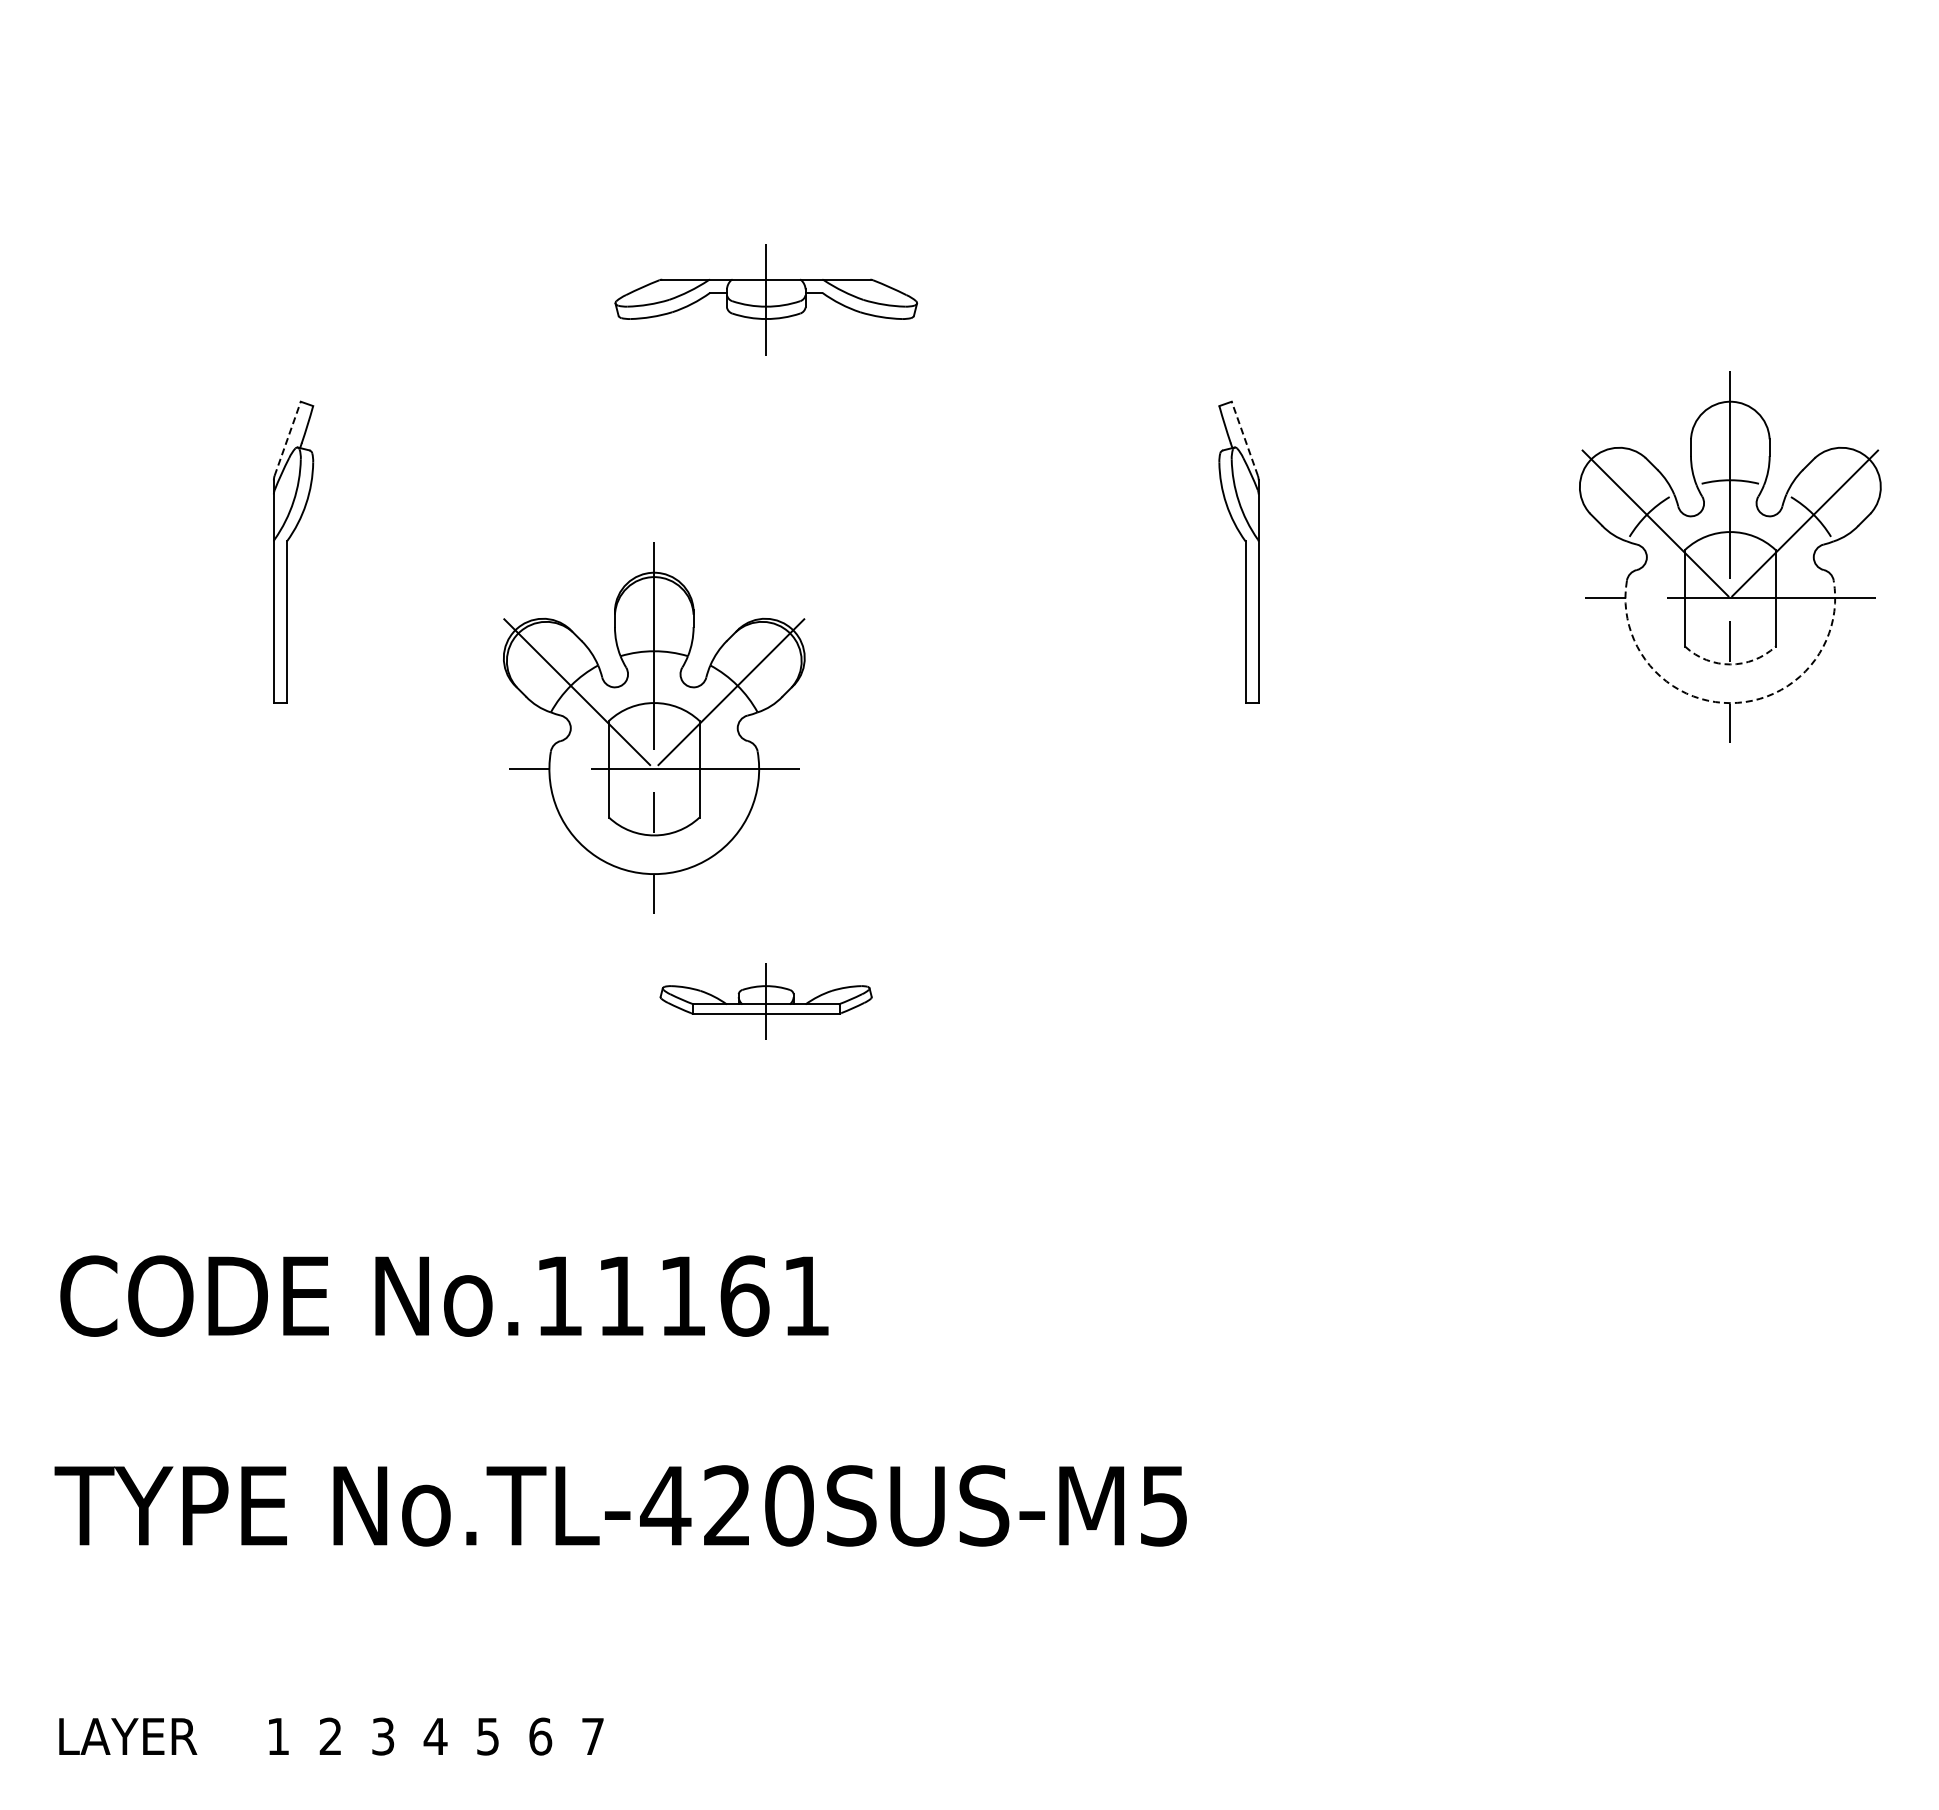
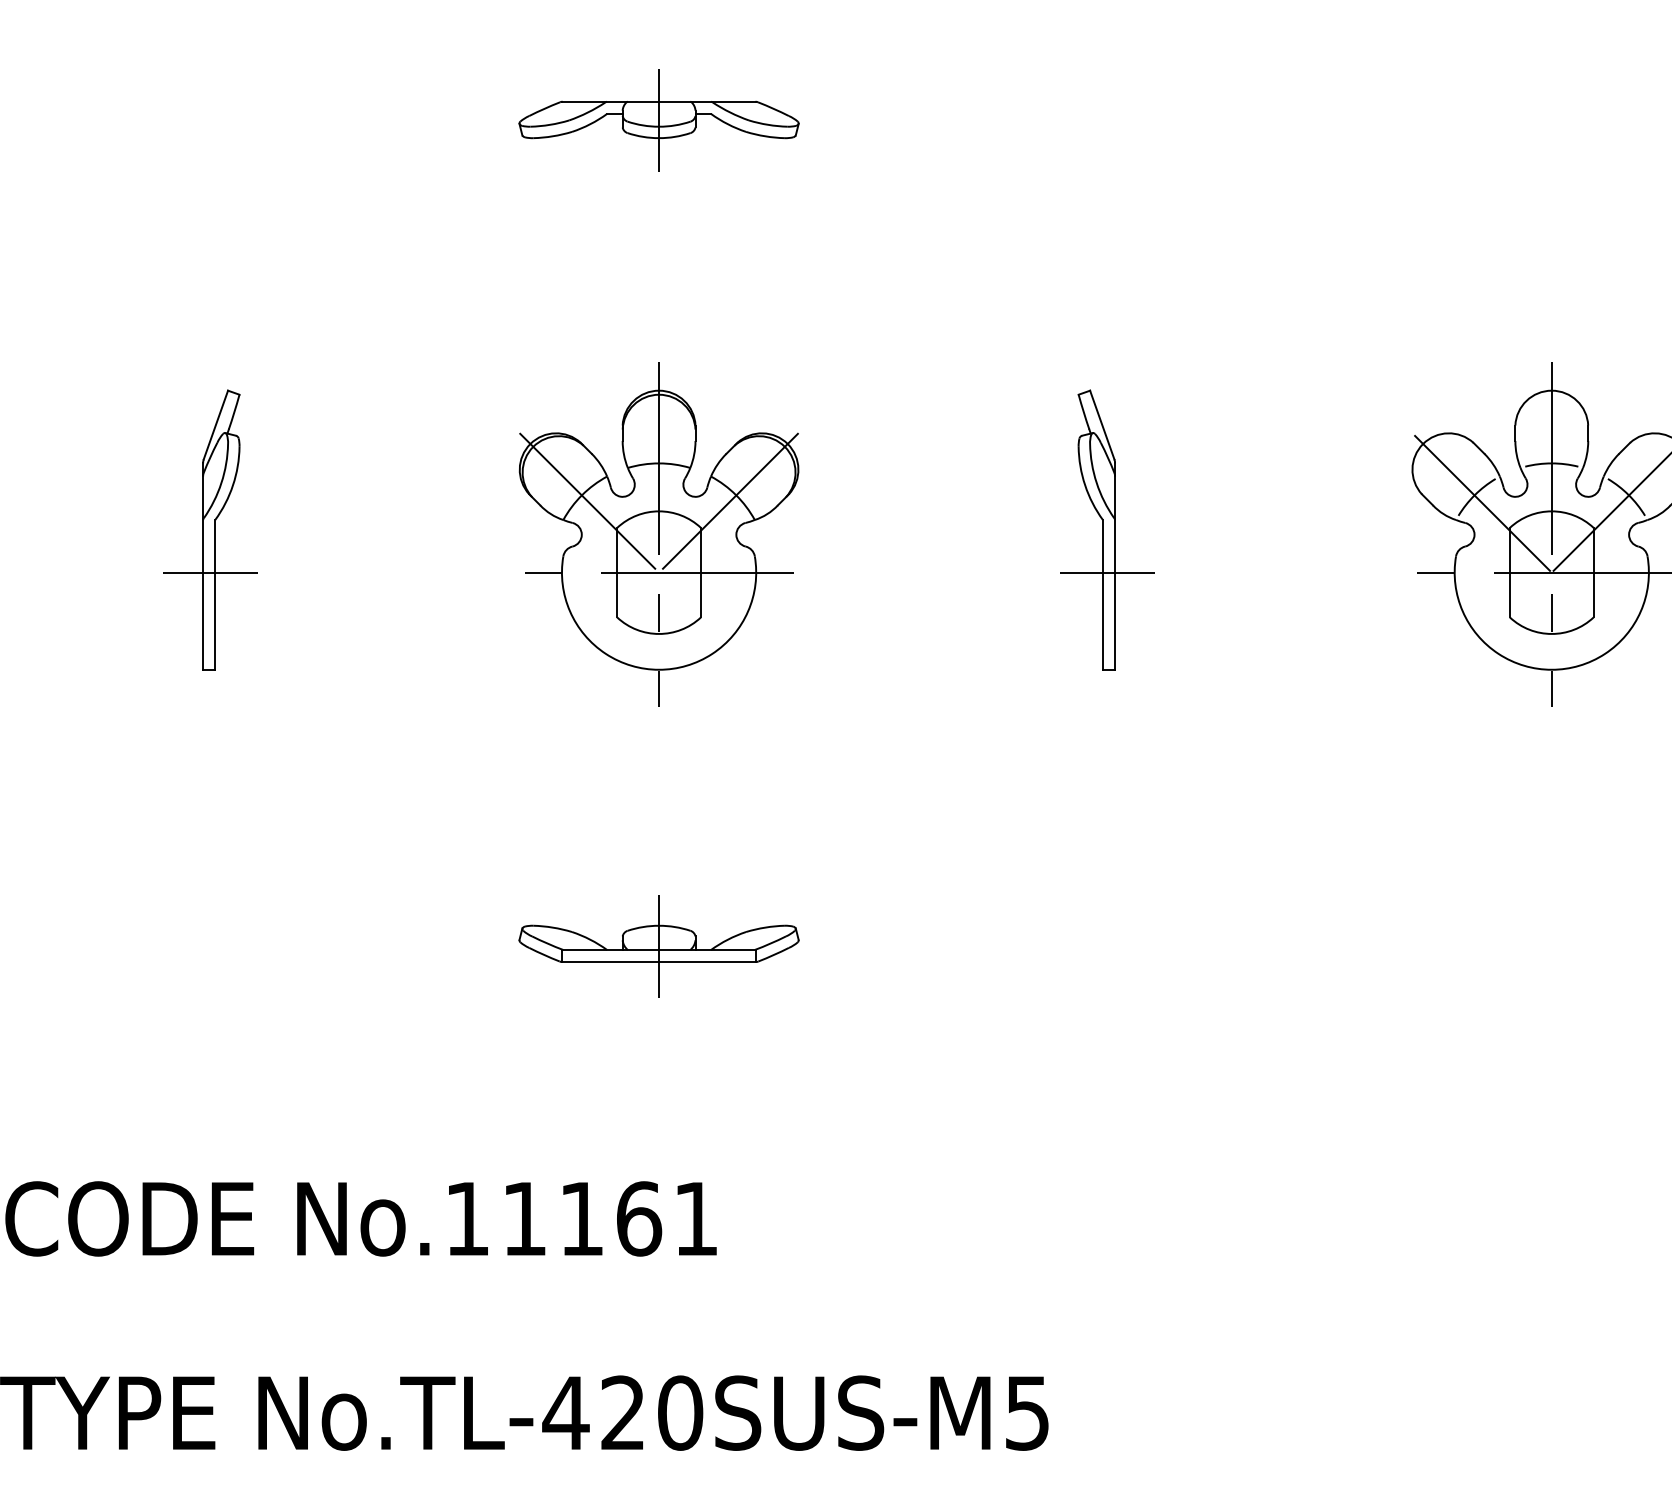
part: (765, 299) -> (658, 120), moved
line: (287, 438) -> (215, 424), dashed -> solid
line: (1244, 438) -> (1101, 424), dashed -> solid
line: (281, 598) -> (210, 572), added
line: (1250, 598) -> (1107, 572), added
arc: (1730, 664) -> (1551, 634), dashed -> solid
arc: (1730, 703) -> (1551, 670), dashed -> solid
part: (654, 727) -> (659, 534), moved
part: (765, 1001) -> (658, 946), size x1.43

